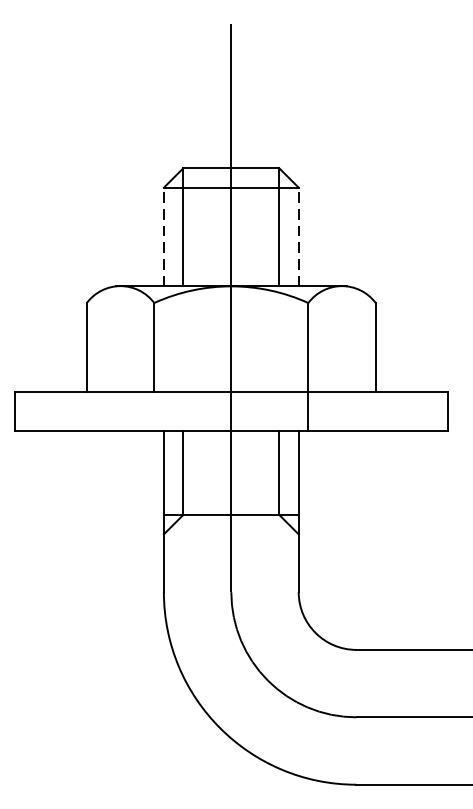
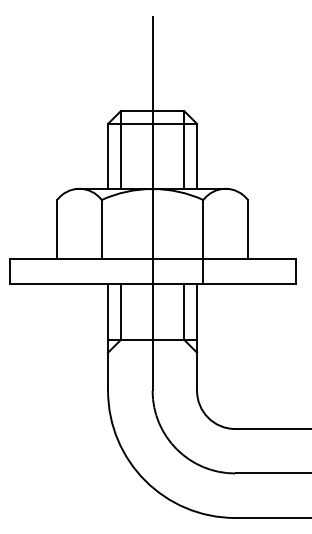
line: (164, 237) -> (108, 156), dashed -> solid
line: (299, 237) -> (197, 156), dashed -> solid

